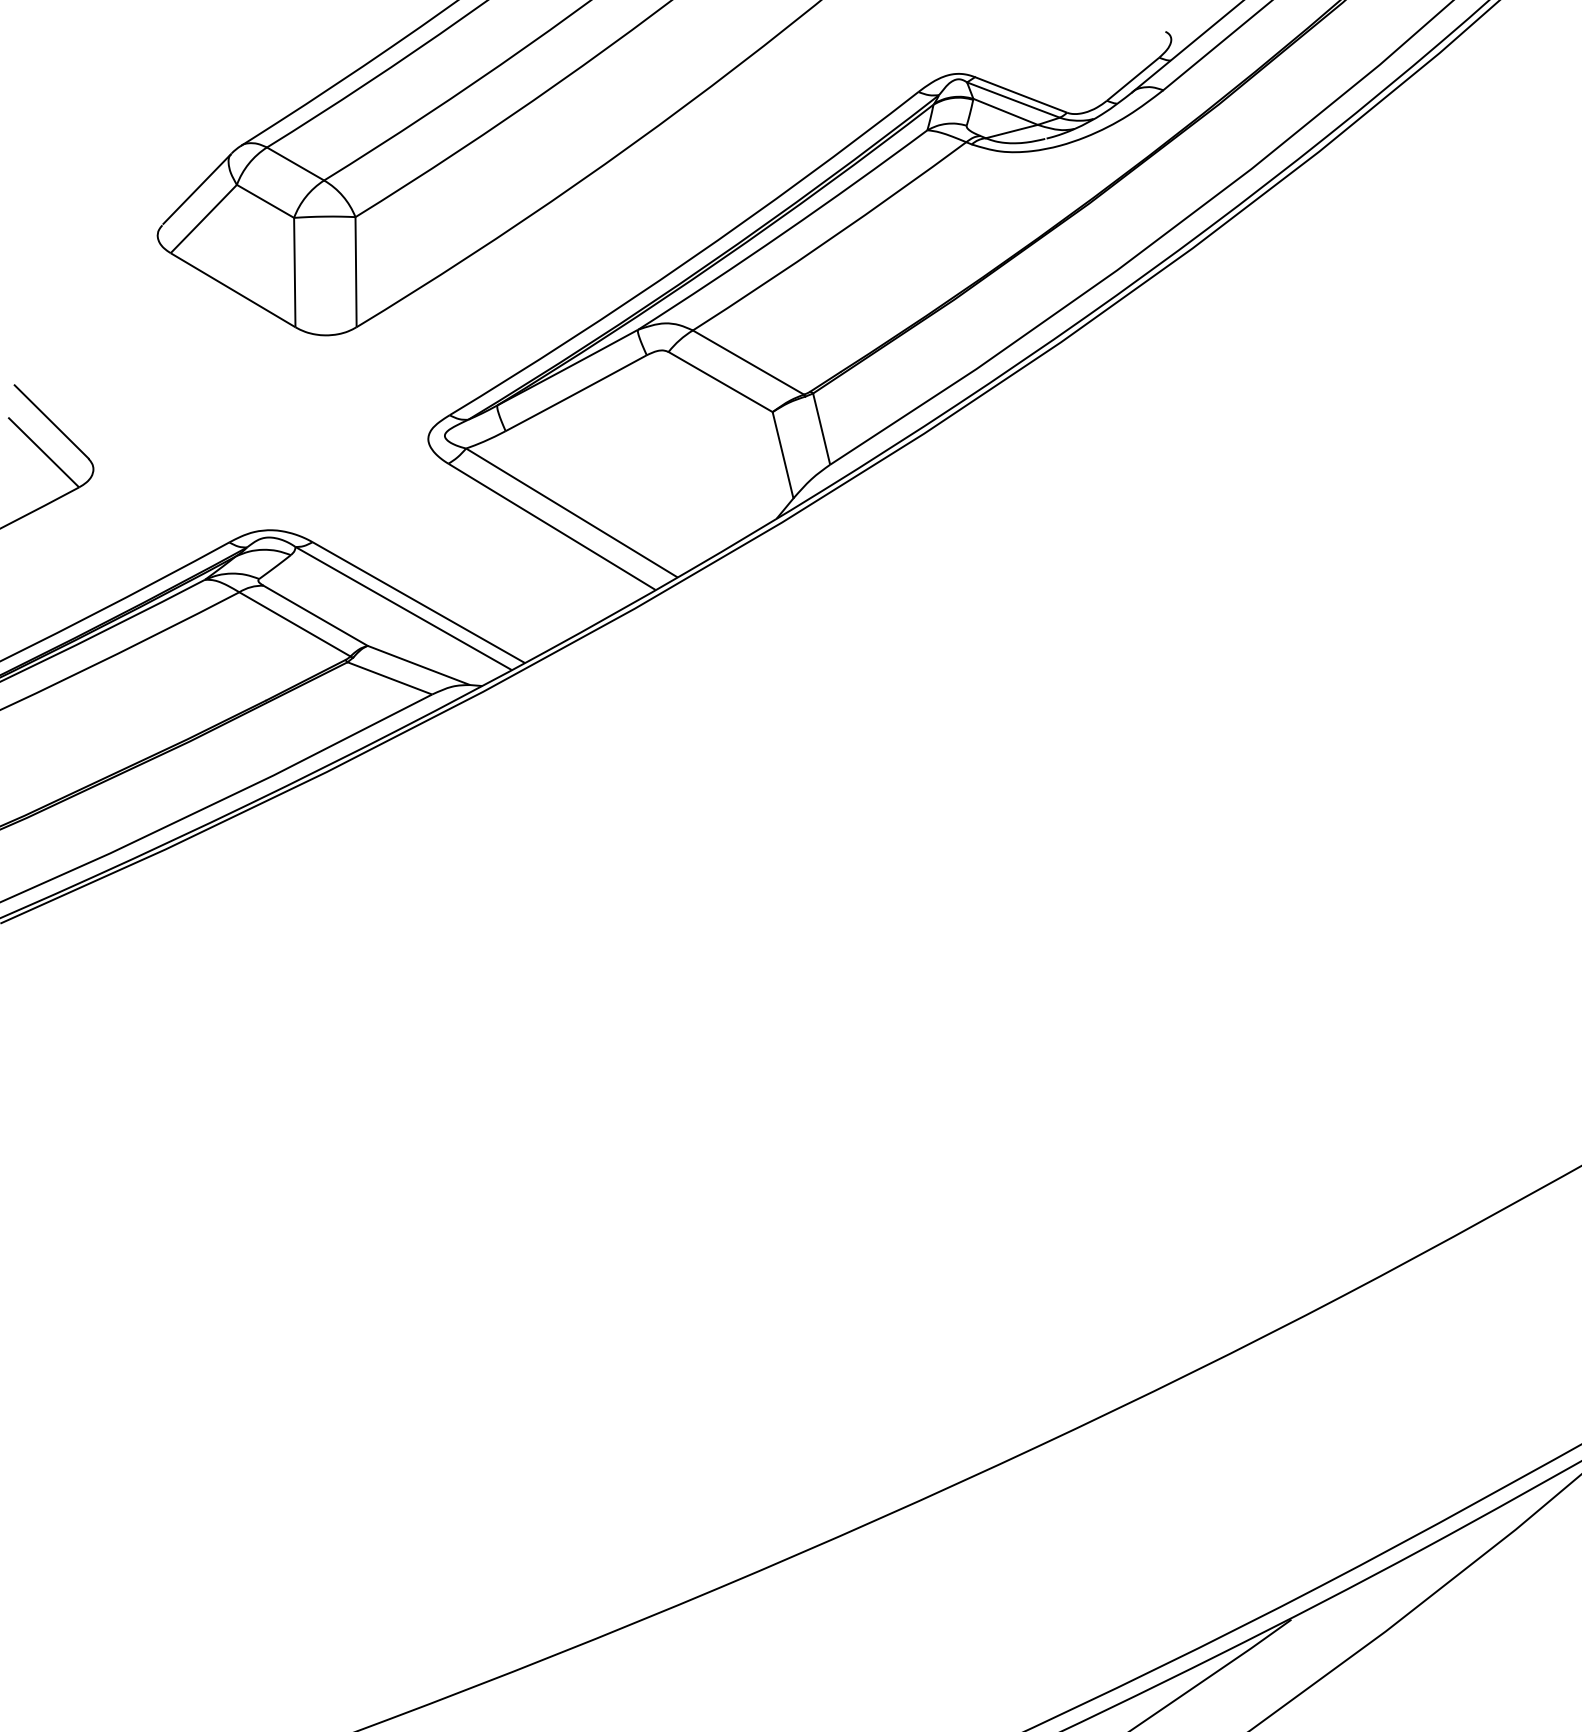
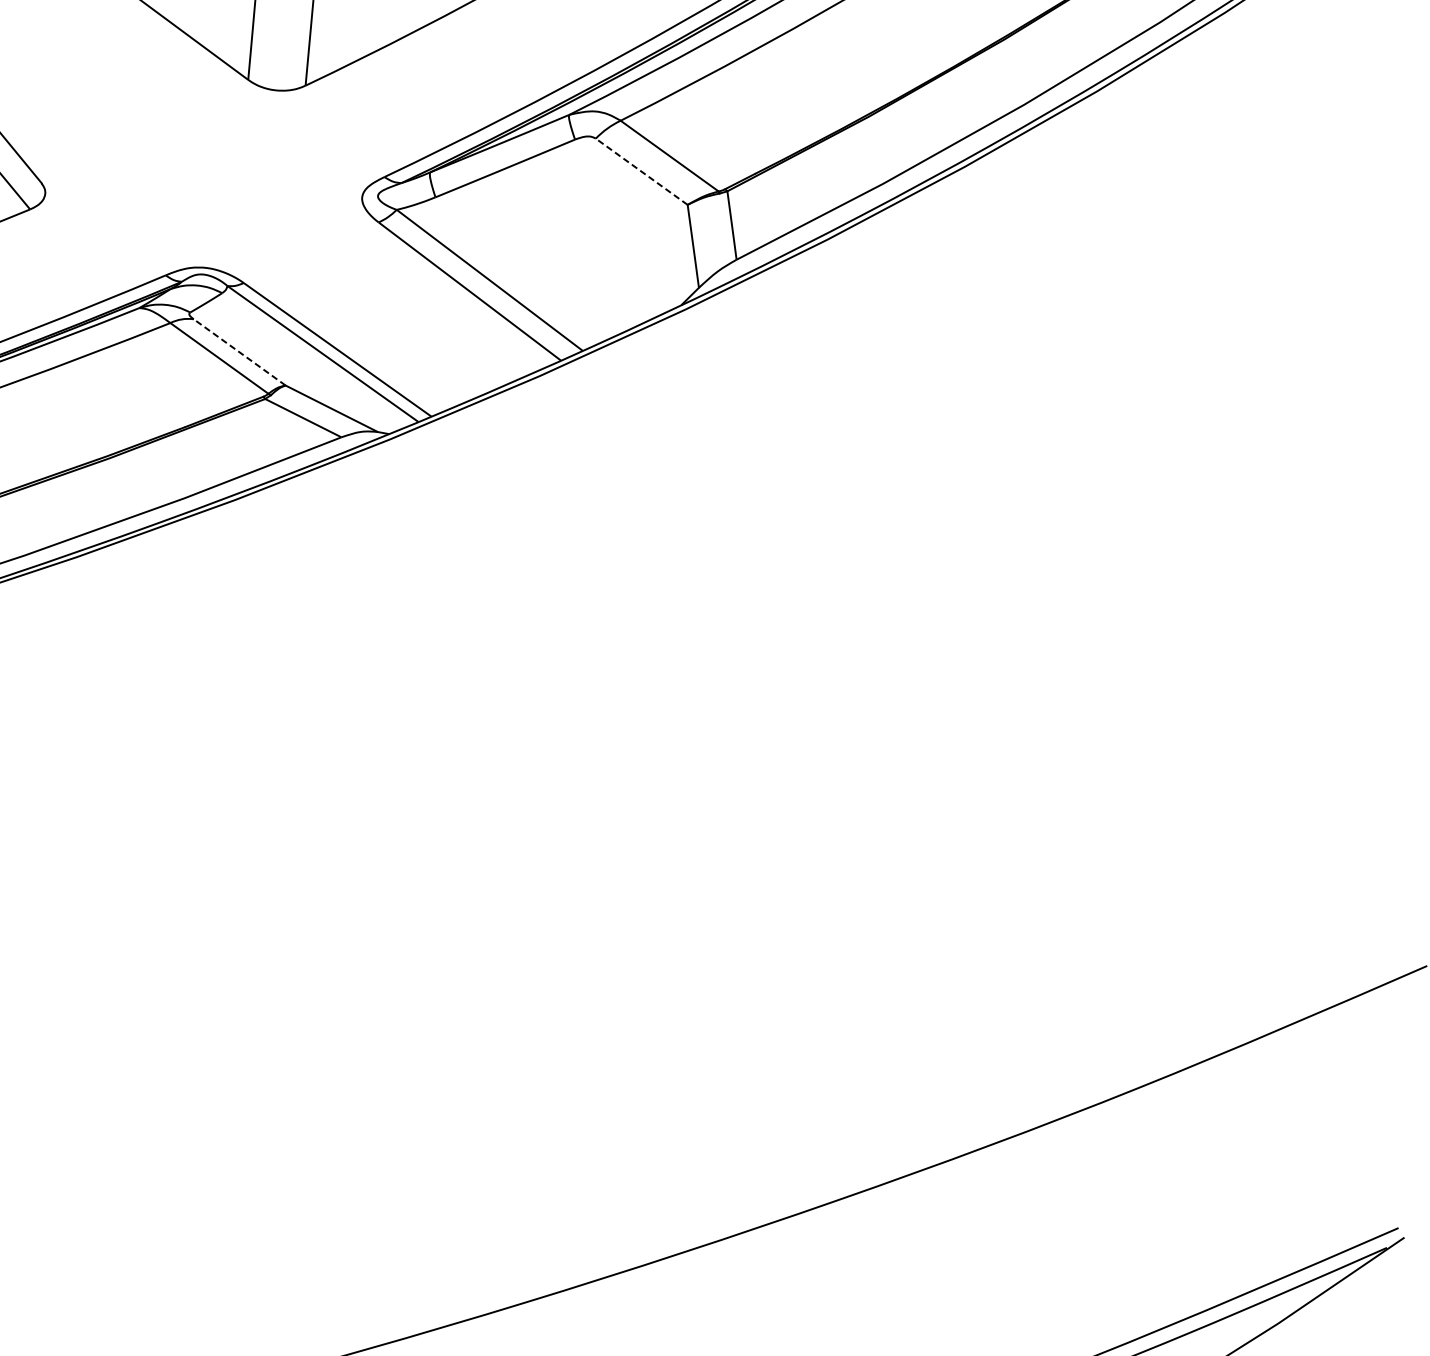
line: (720, 381) -> (641, 171), solid -> dashed
line: (315, 615) -> (239, 352), solid -> dashed

